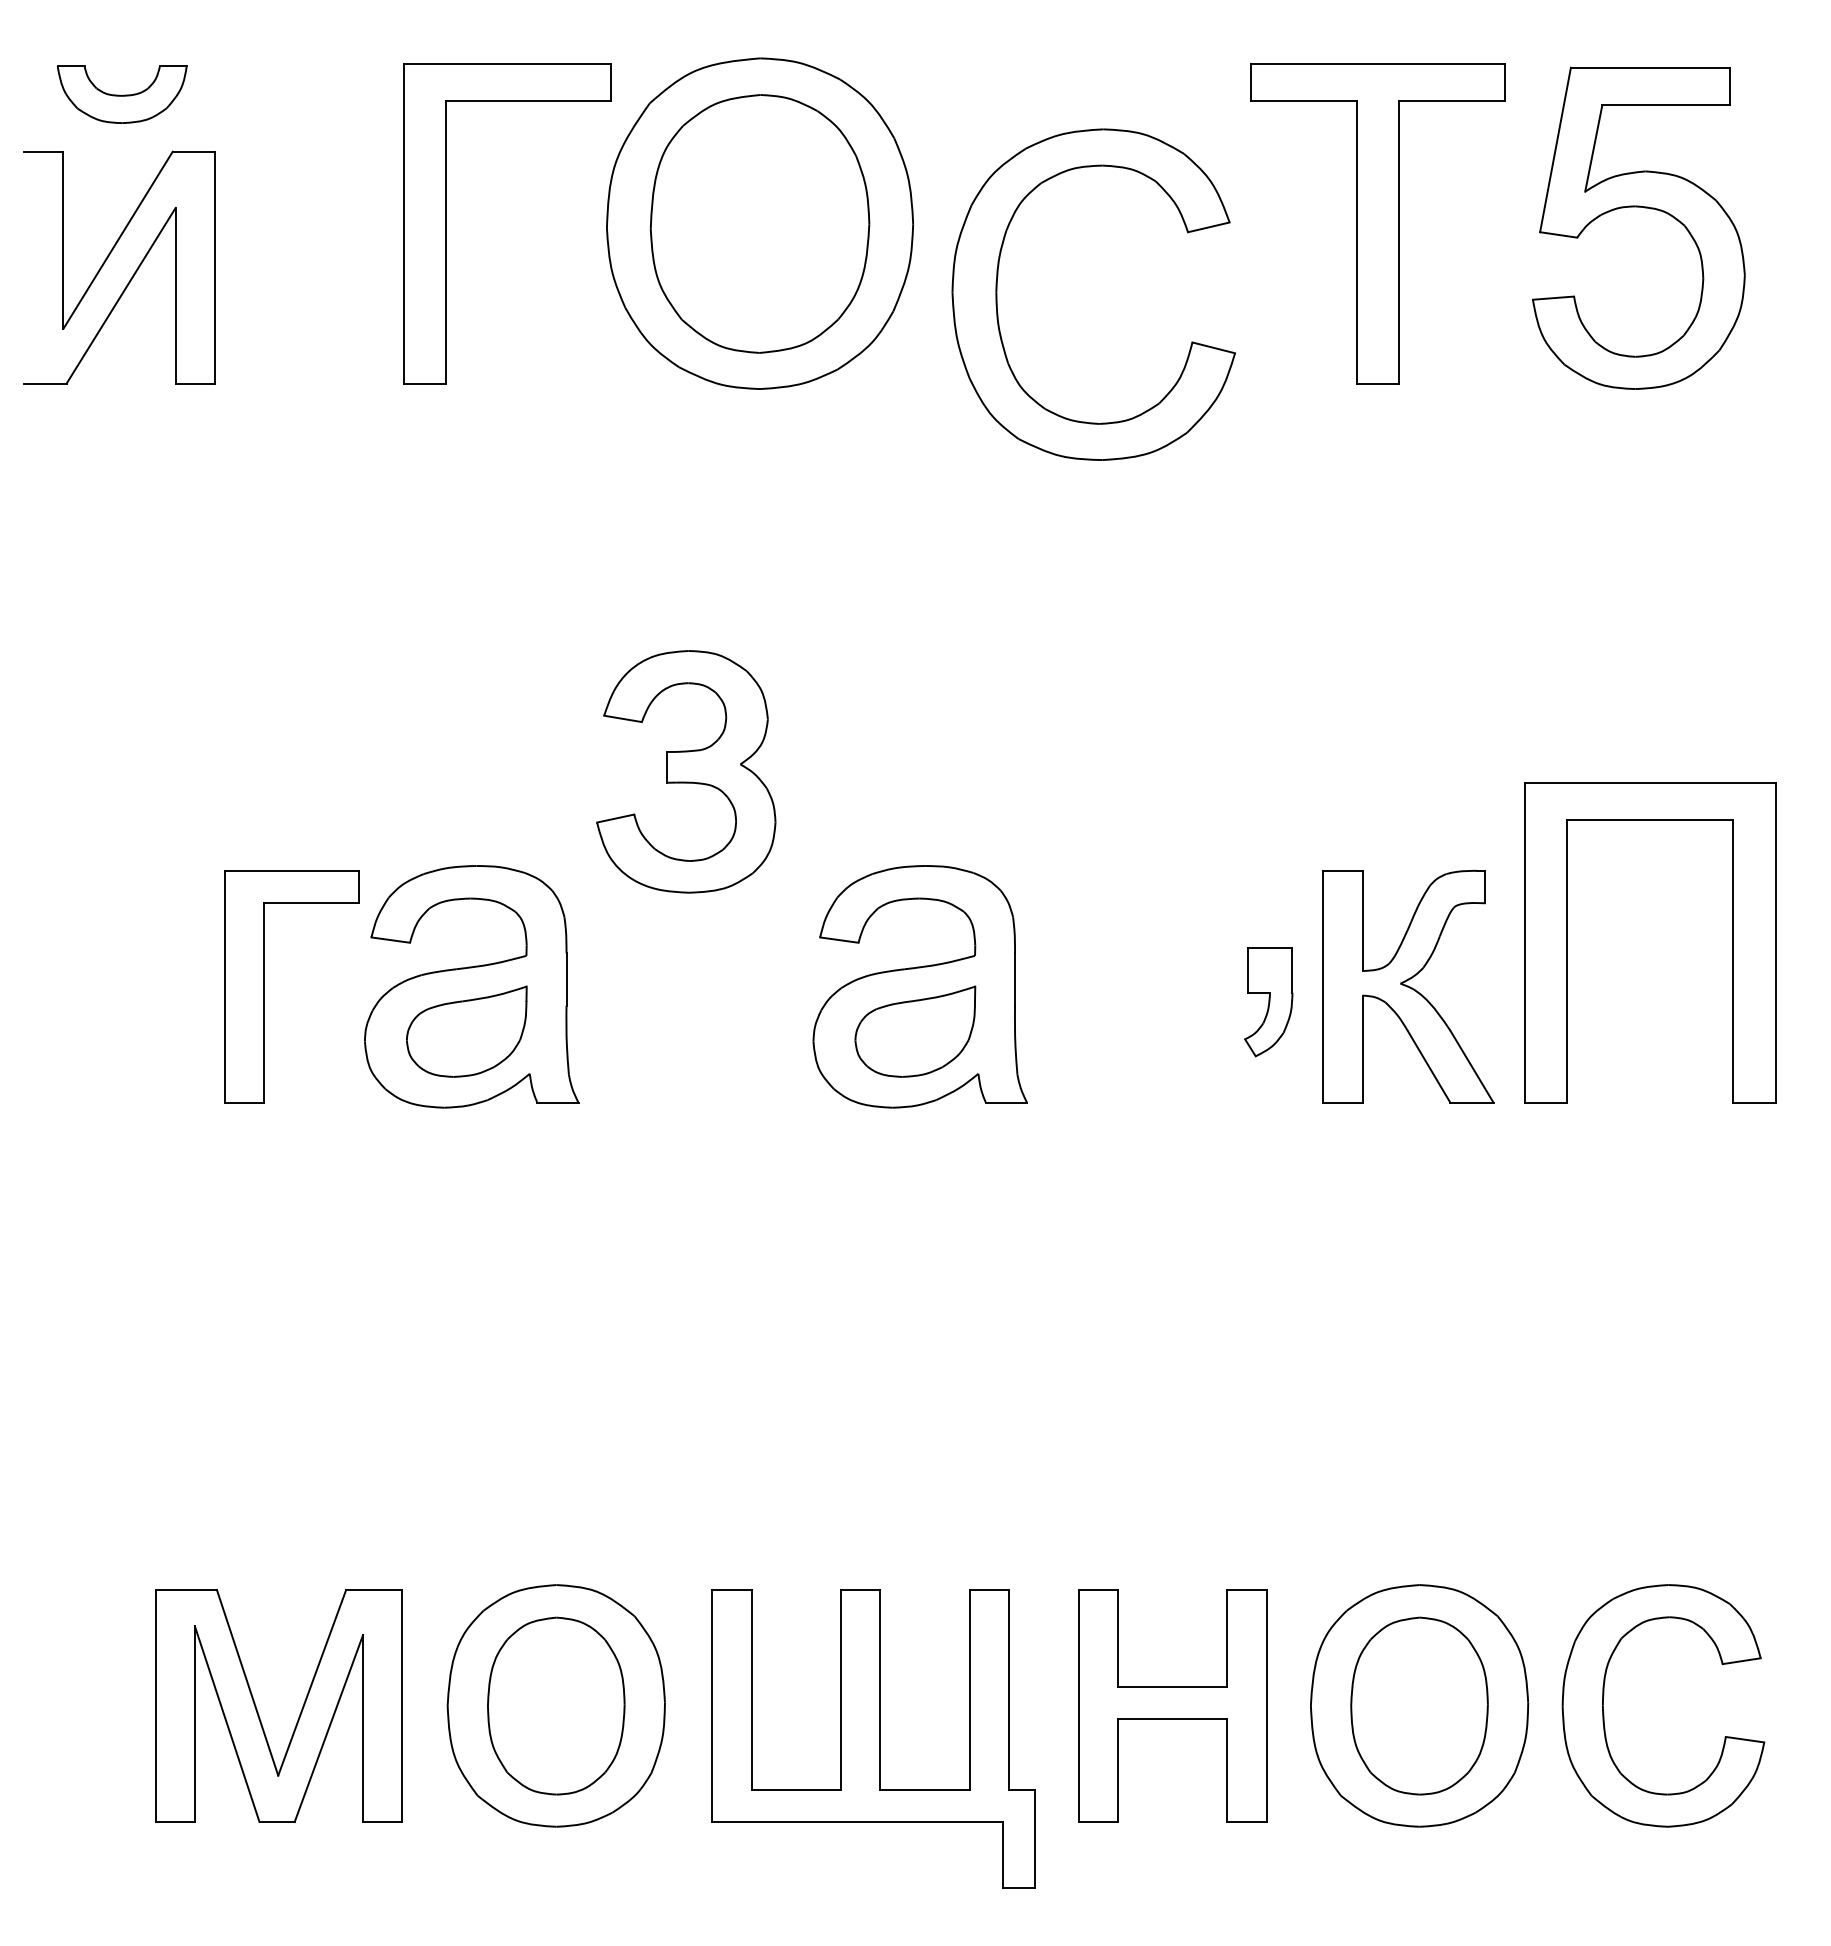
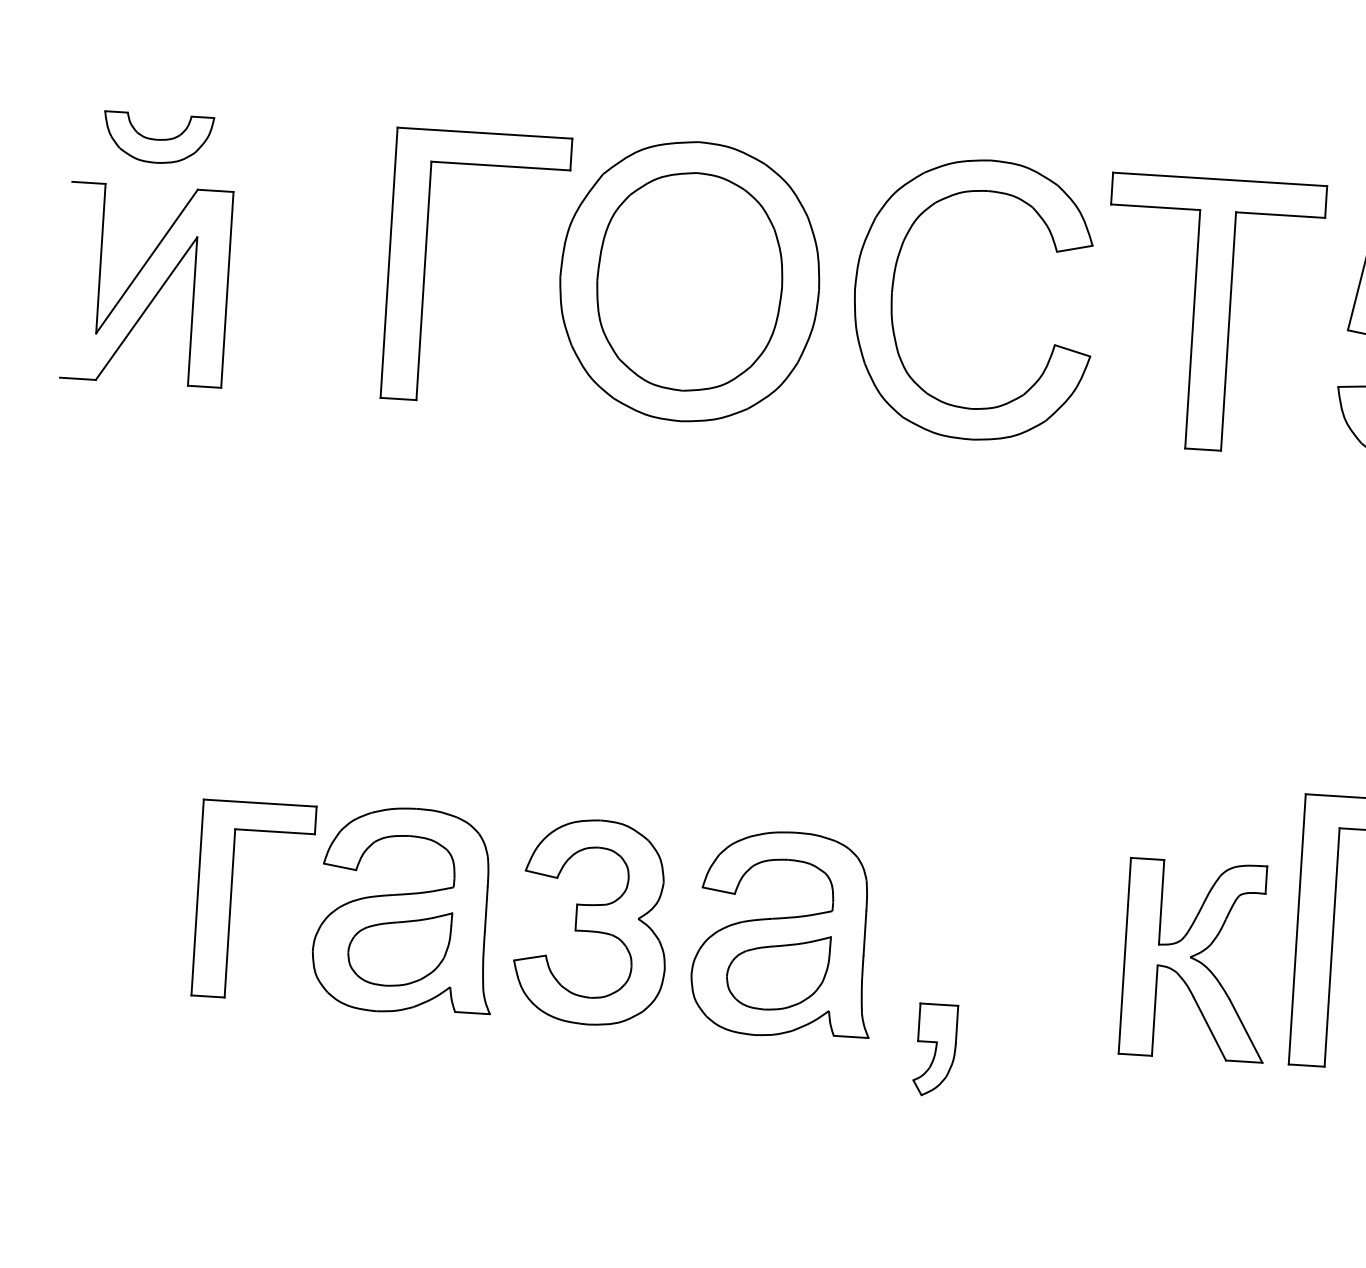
part: (997, 294) -> (892, 294), moved
part: (686, 771) -> (592, 922), moved
part: (1268, 1002) -> (935, 1050), moved

